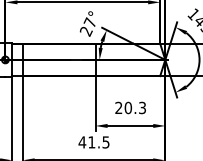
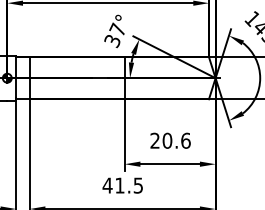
text: (86, 31) -> (112, 41), 27° -> 37°
text: (142, 107) -> (185, 140), 20.3 -> 20.6

